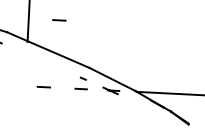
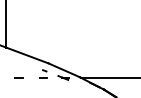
line: (58, 19) -> (26, 32), removed

